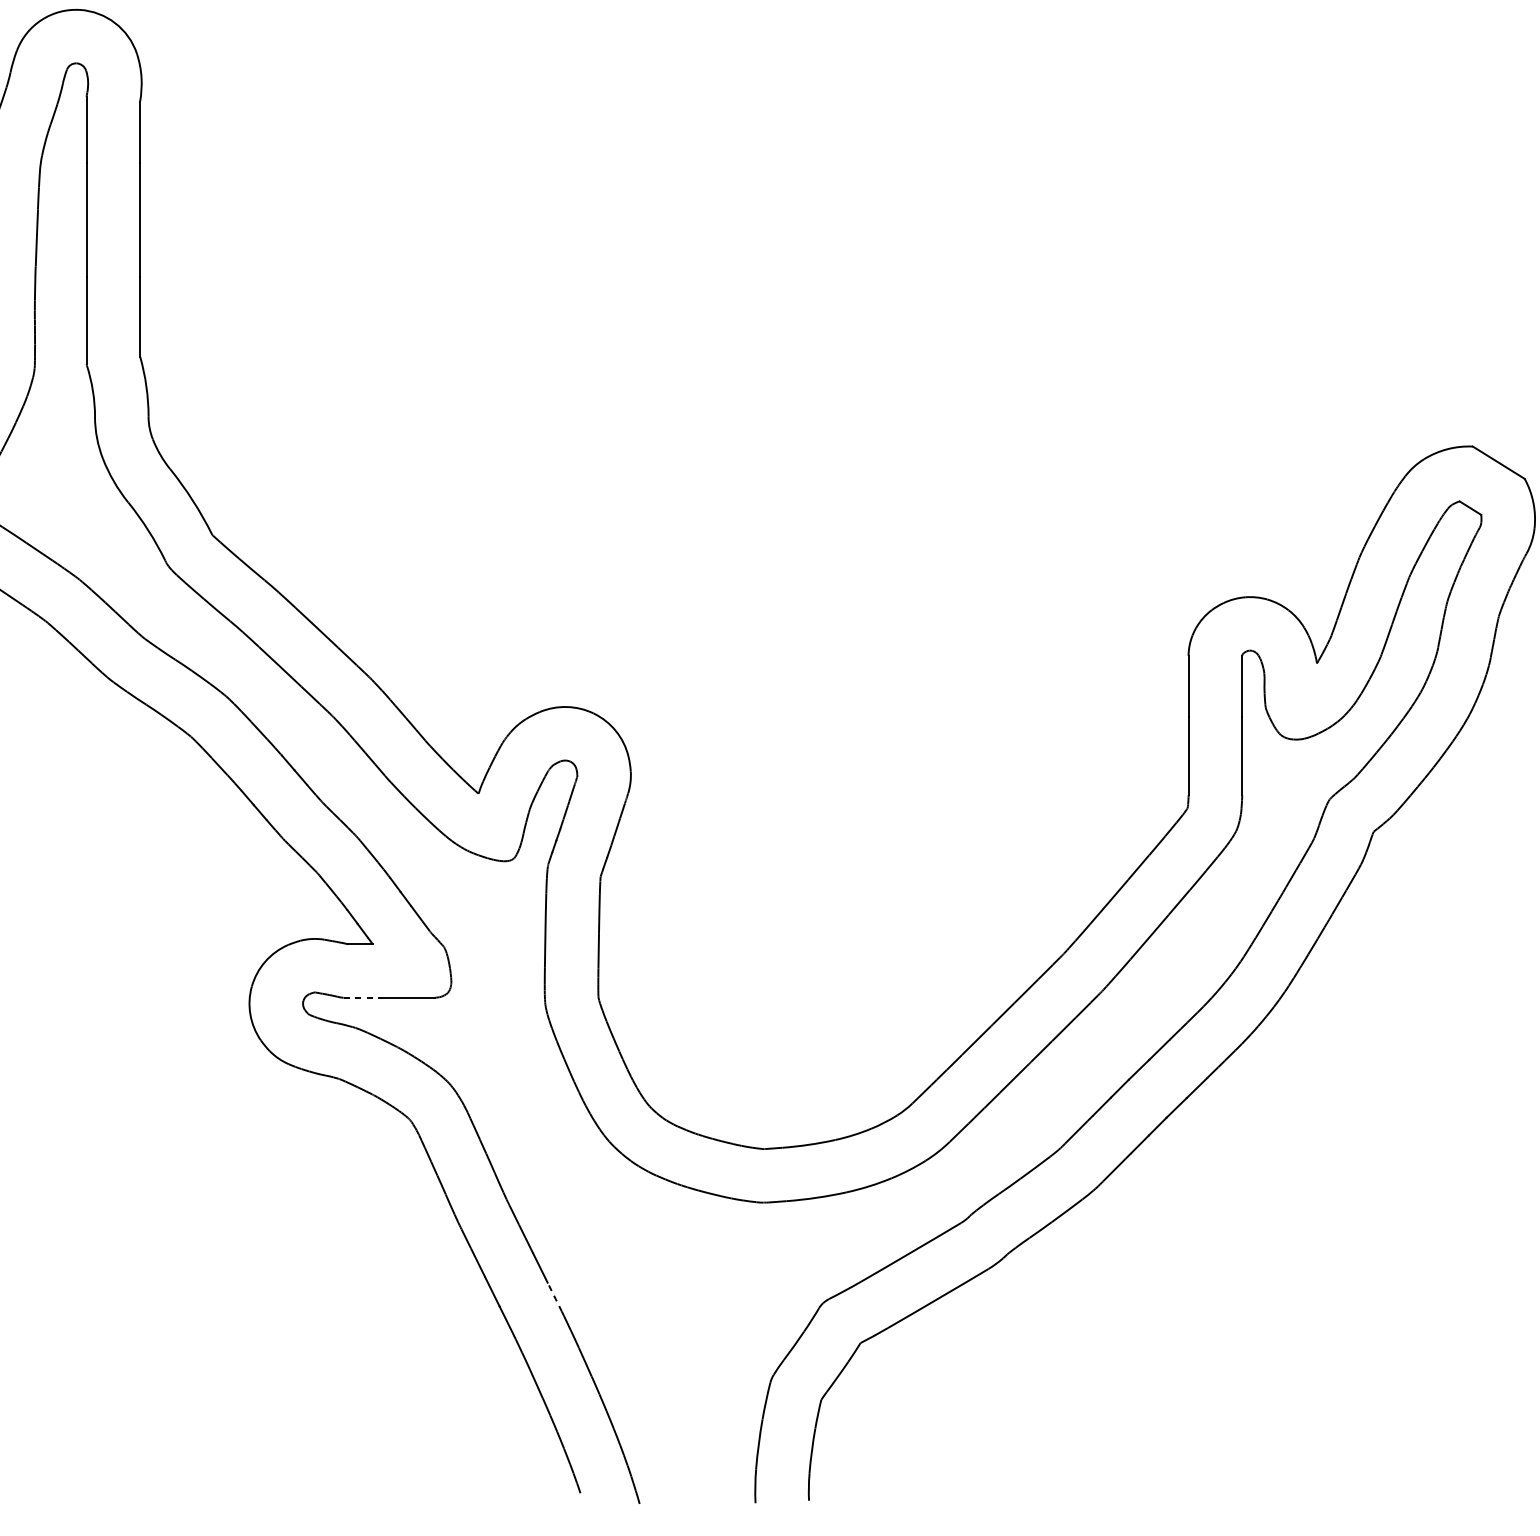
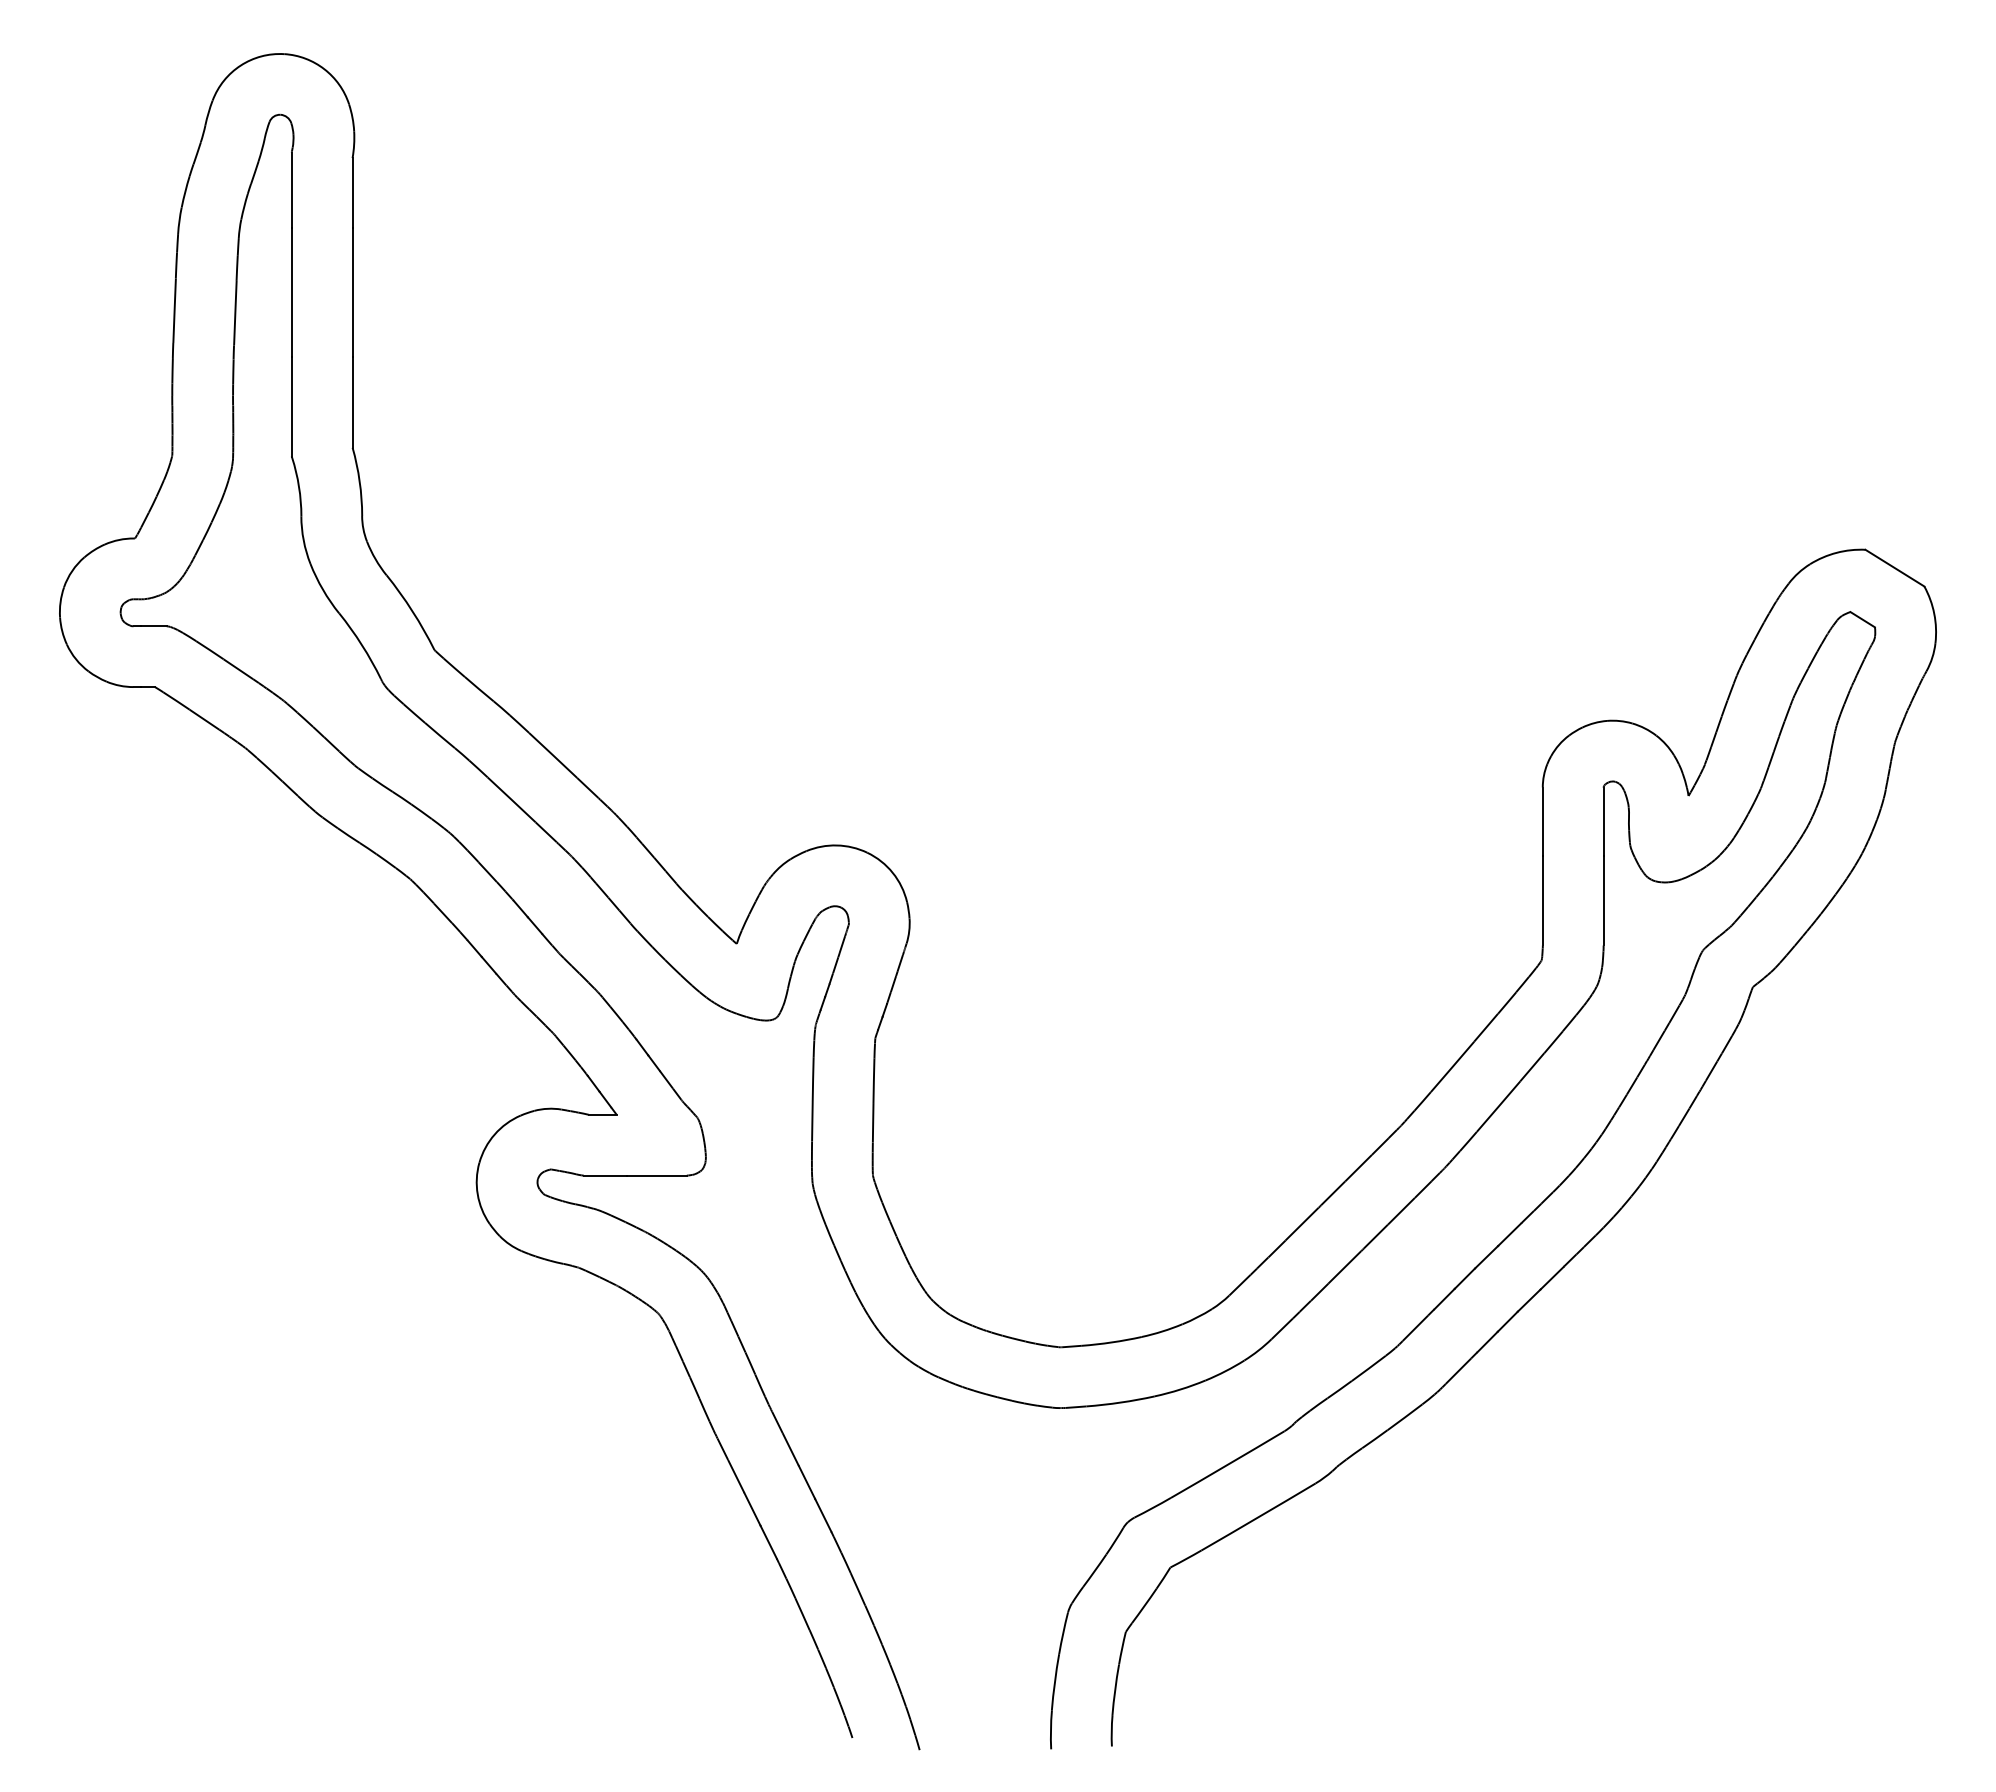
line: (362, 997) -> (605, 1175), dashed -> solid
line: (554, 1296) -> (823, 1514), dashed -> solid

